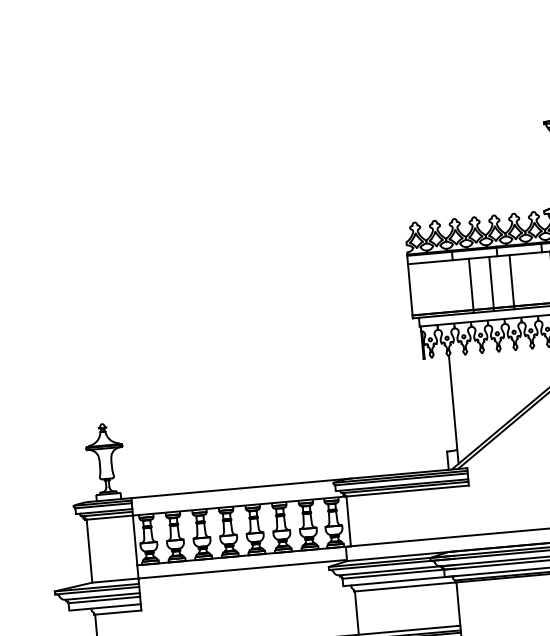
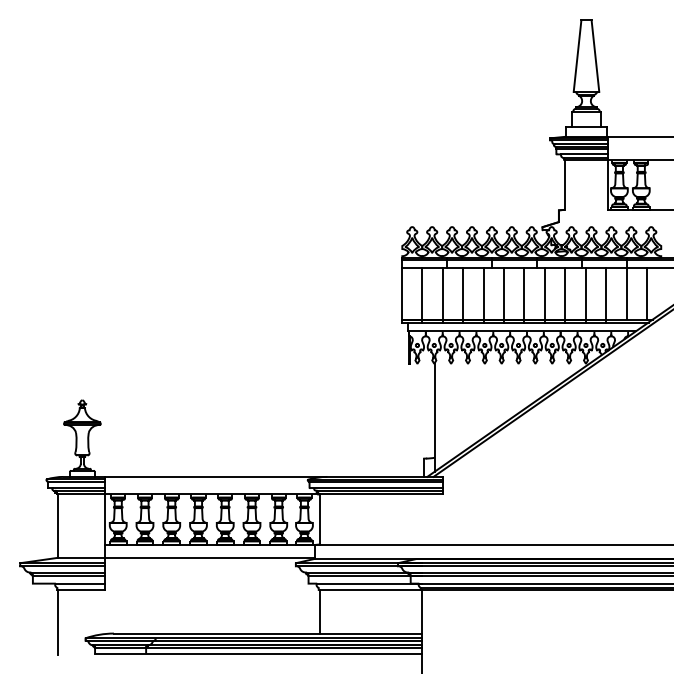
line: (532, 280) -> (524, 295), added
line: (450, 287) -> (442, 295), added
line: (430, 289) -> (422, 295), added

